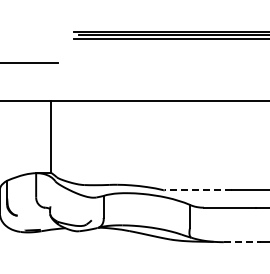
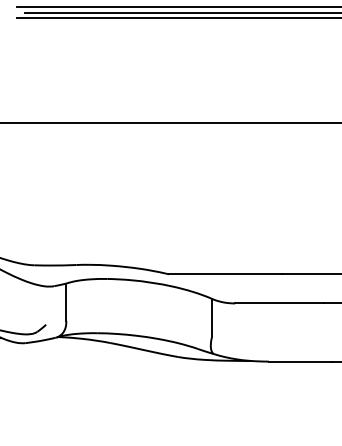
line: (197, 190) -> (224, 274), dashed -> solid
line: (242, 242) -> (300, 362), dashed -> solid

